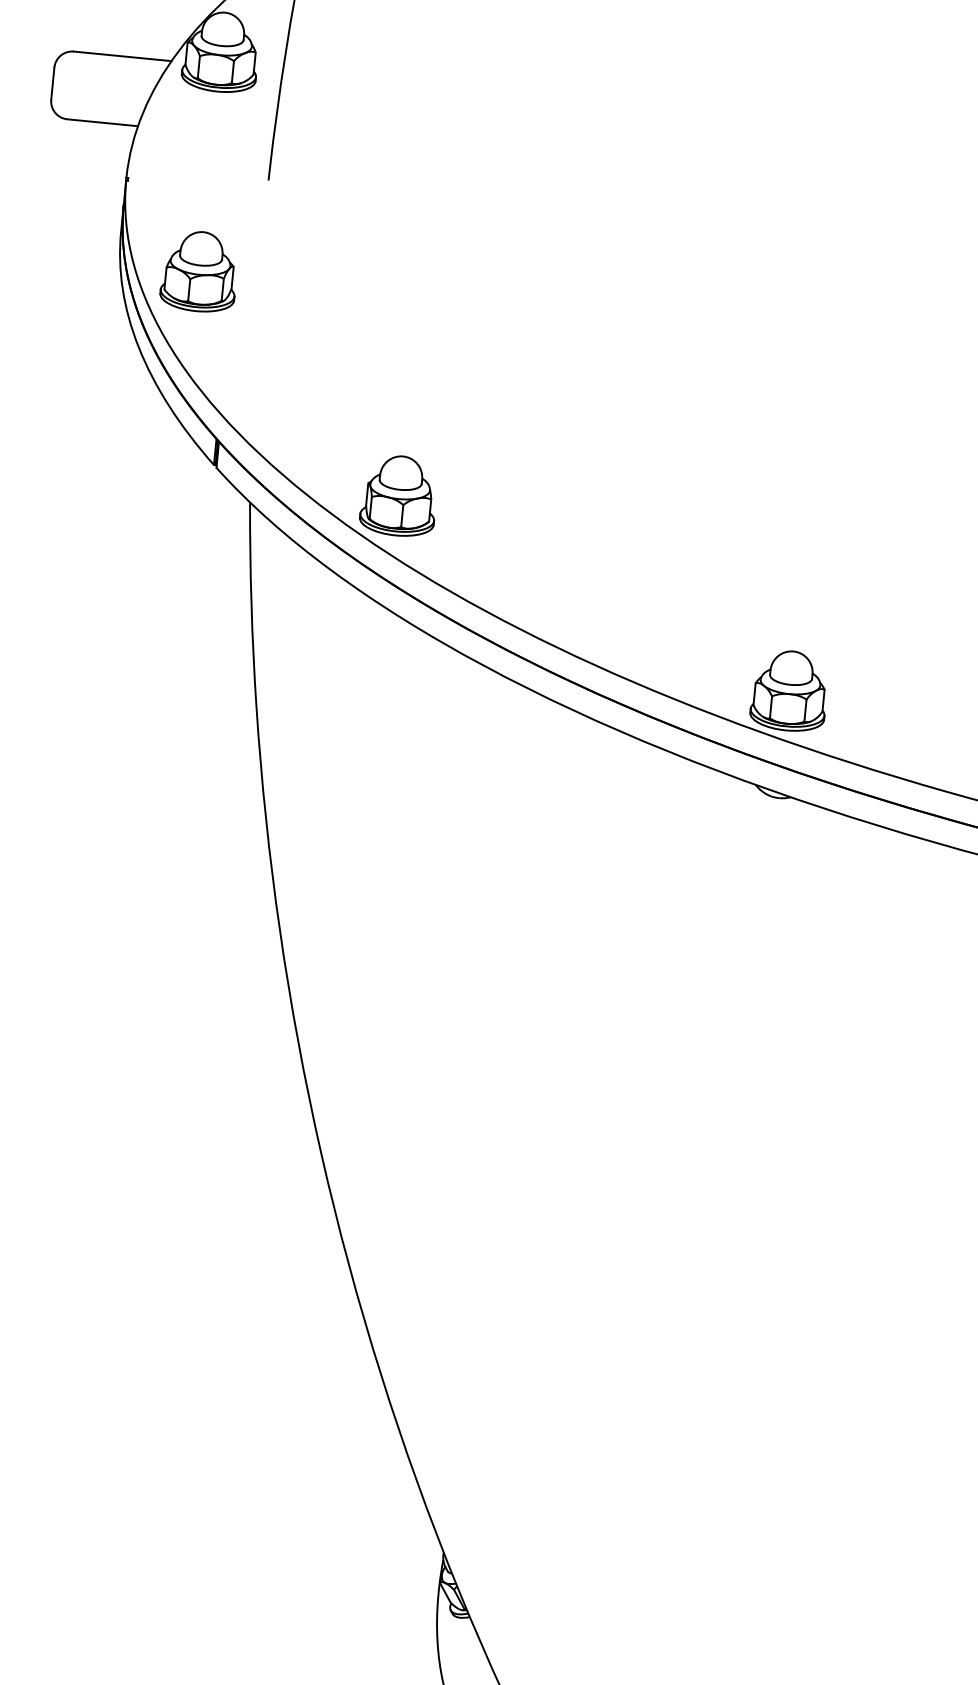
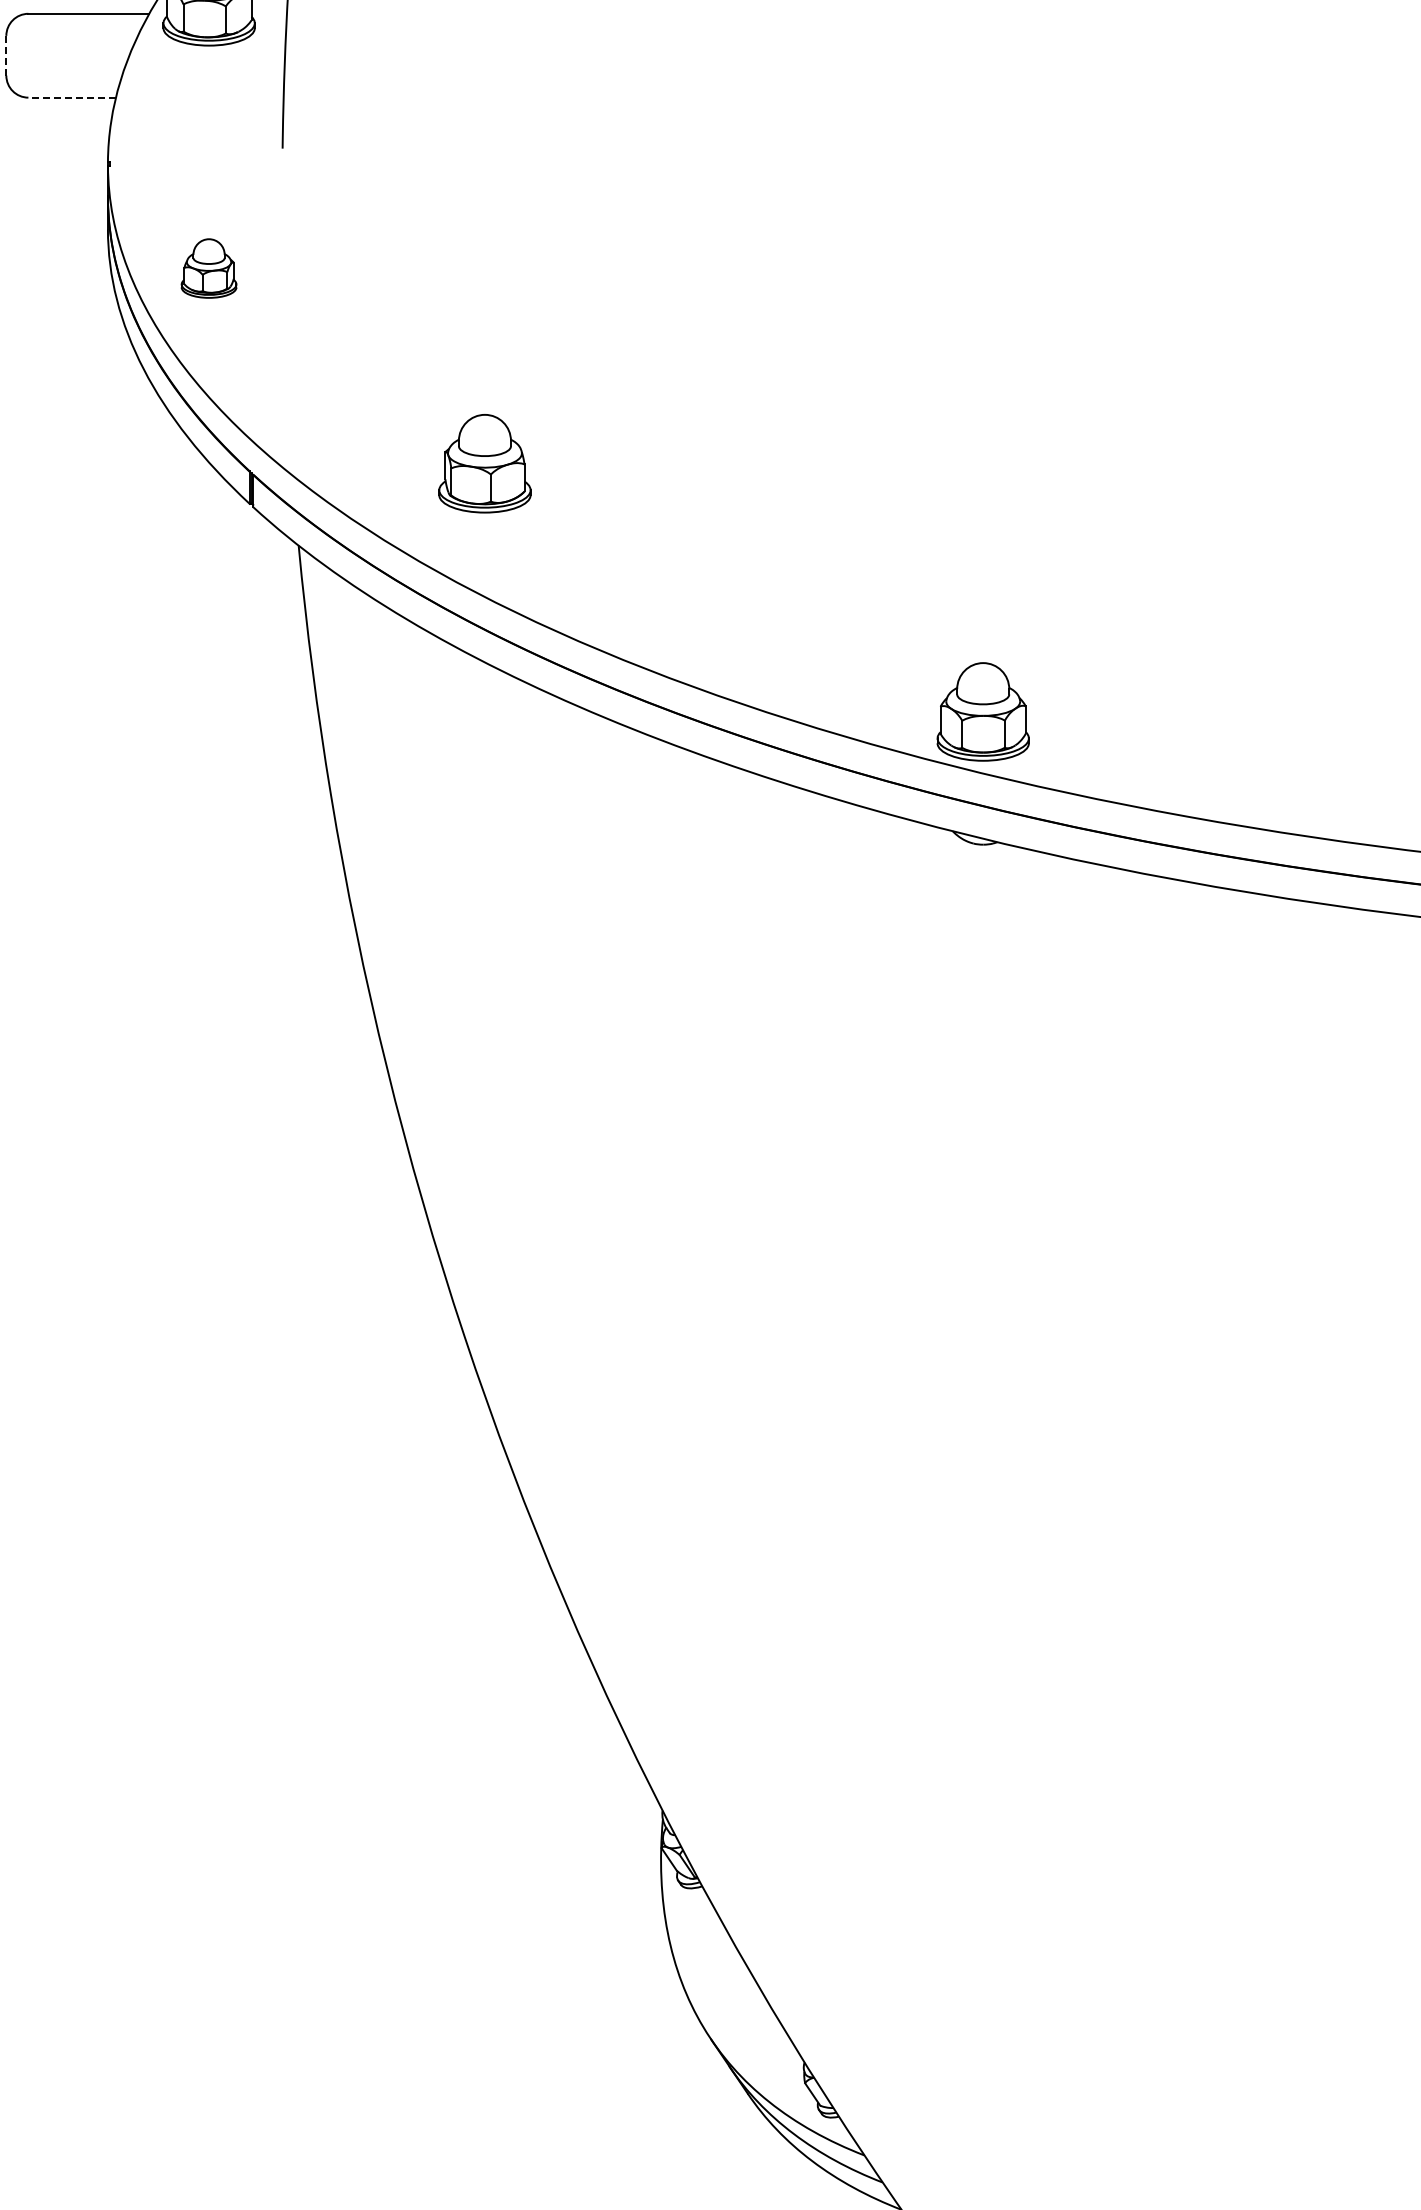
line: (52, 83) -> (6, 55), solid -> dashed
line: (102, 122) -> (72, 97), solid -> dashed
part: (199, 271) -> (208, 268), size x0.6
part: (398, 495) -> (484, 463), moved

